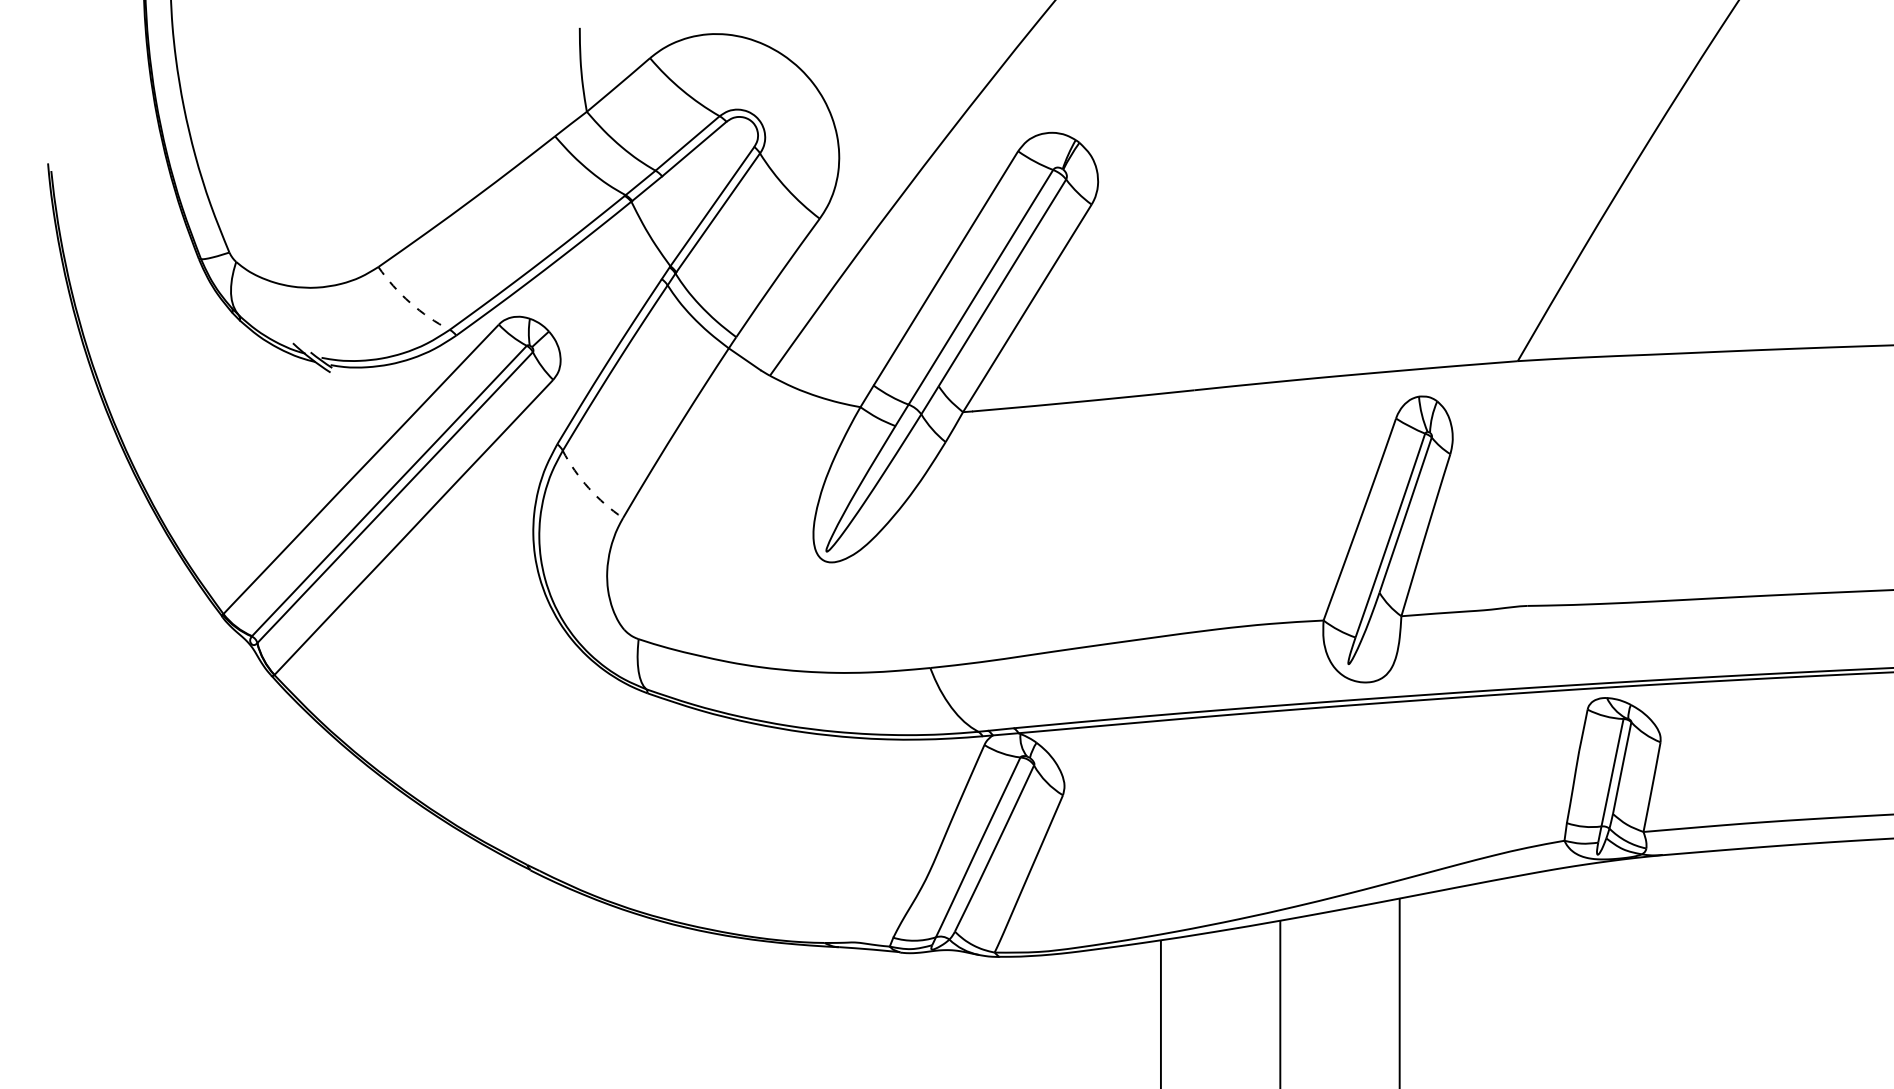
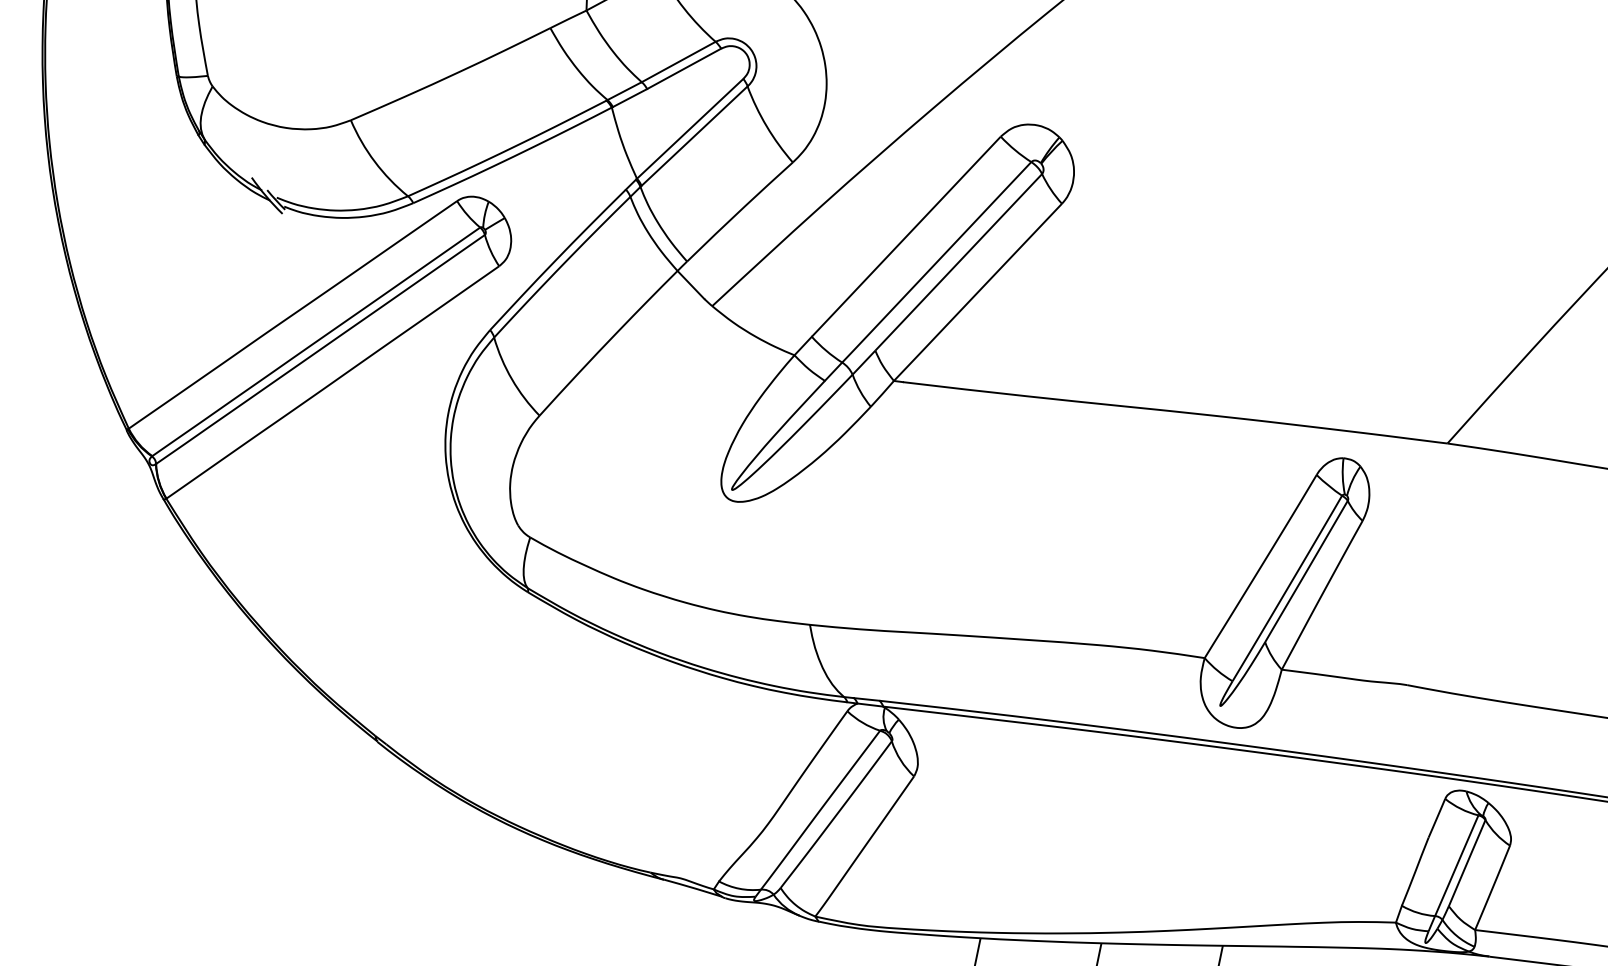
arc: (410, 302) -> (375, 161), dashed -> solid
arc: (588, 488) -> (511, 379), dashed -> solid

